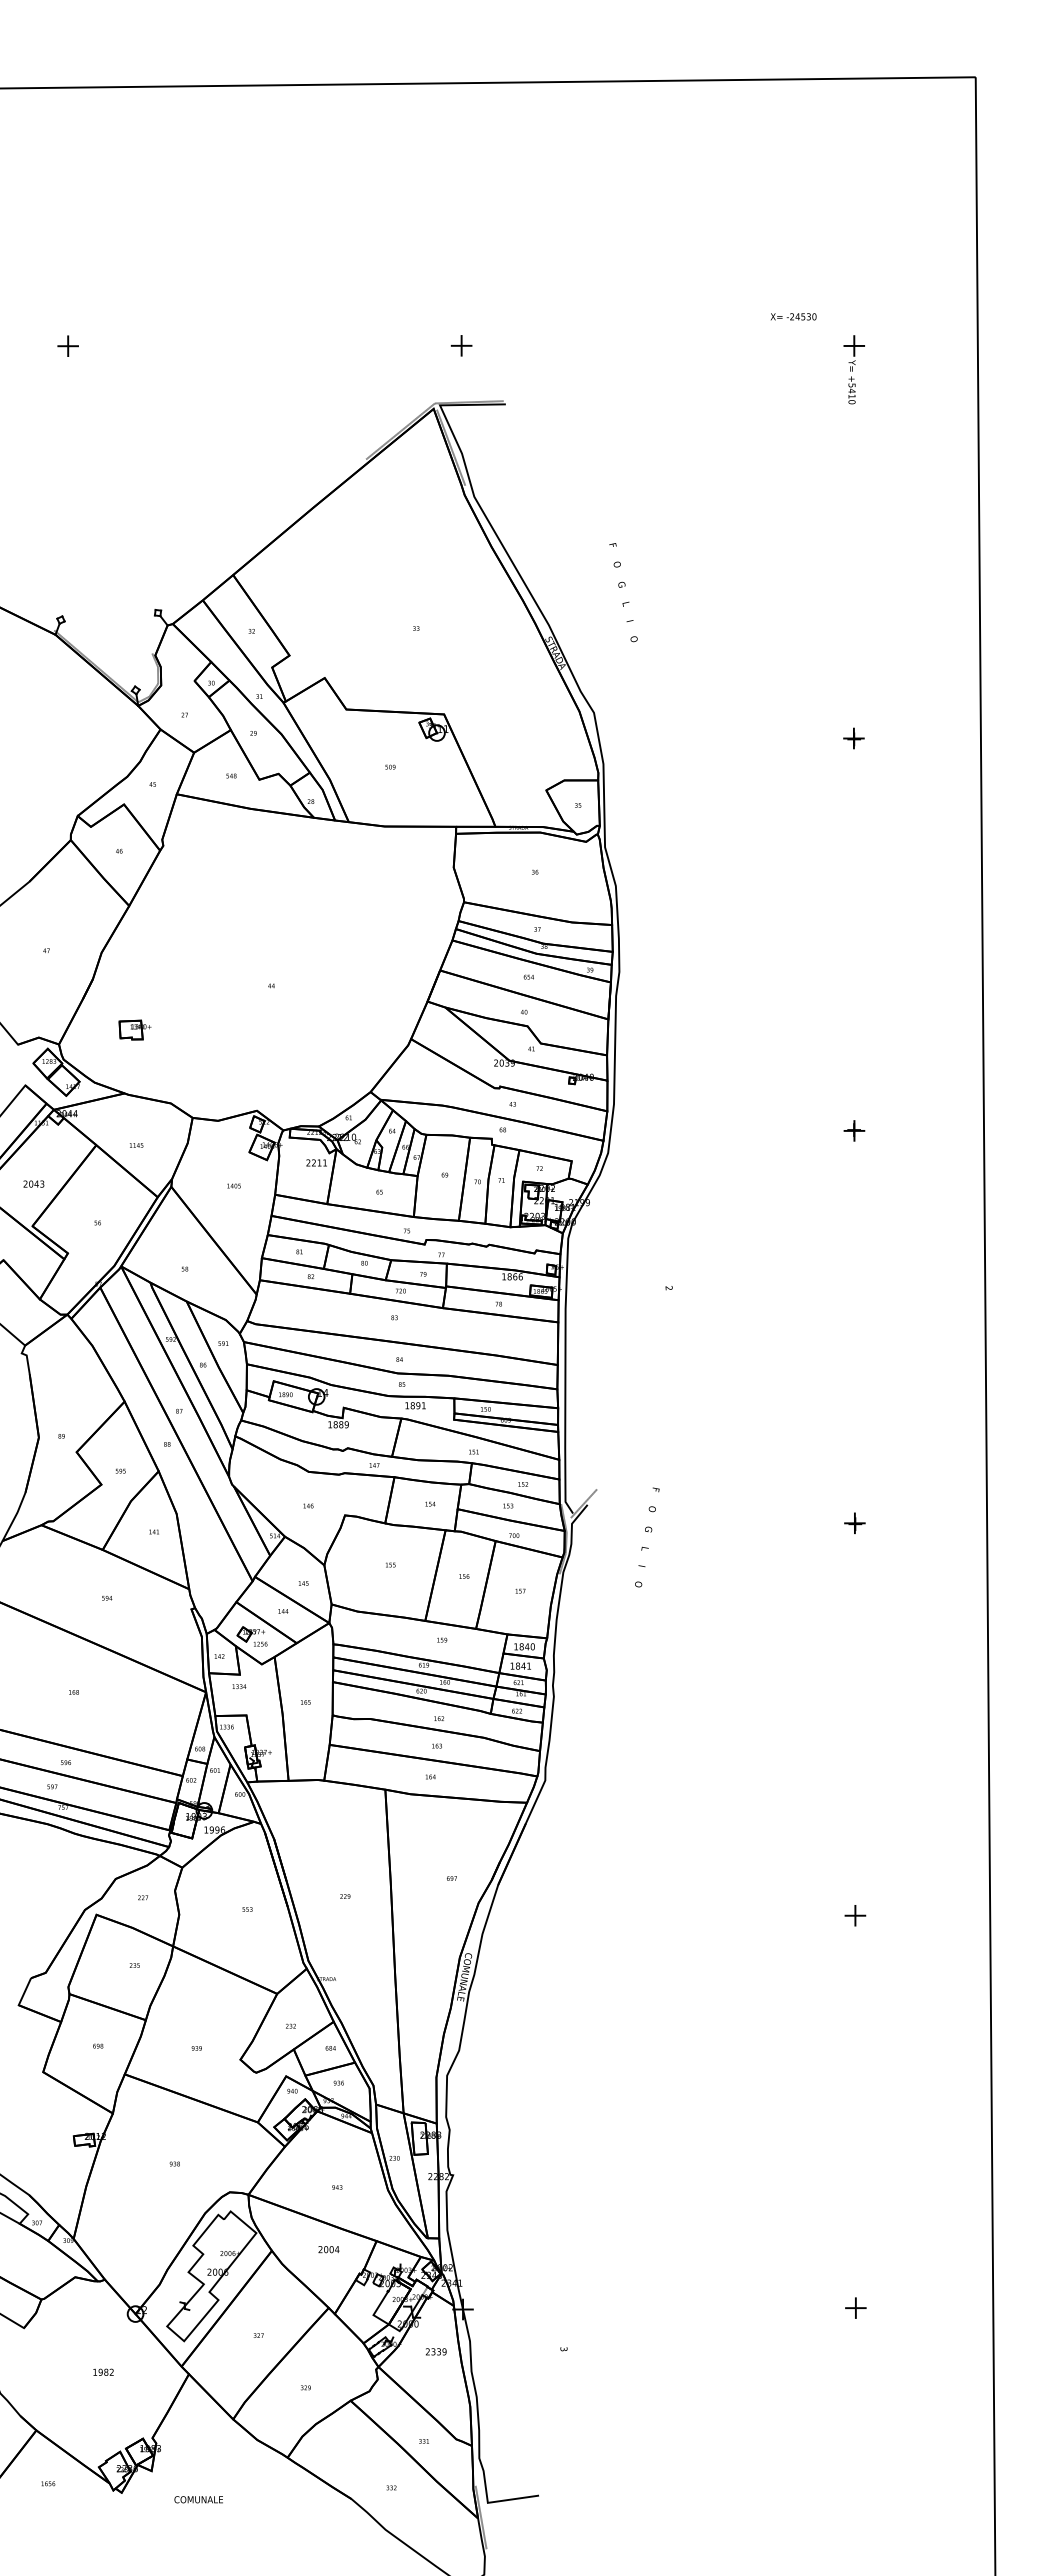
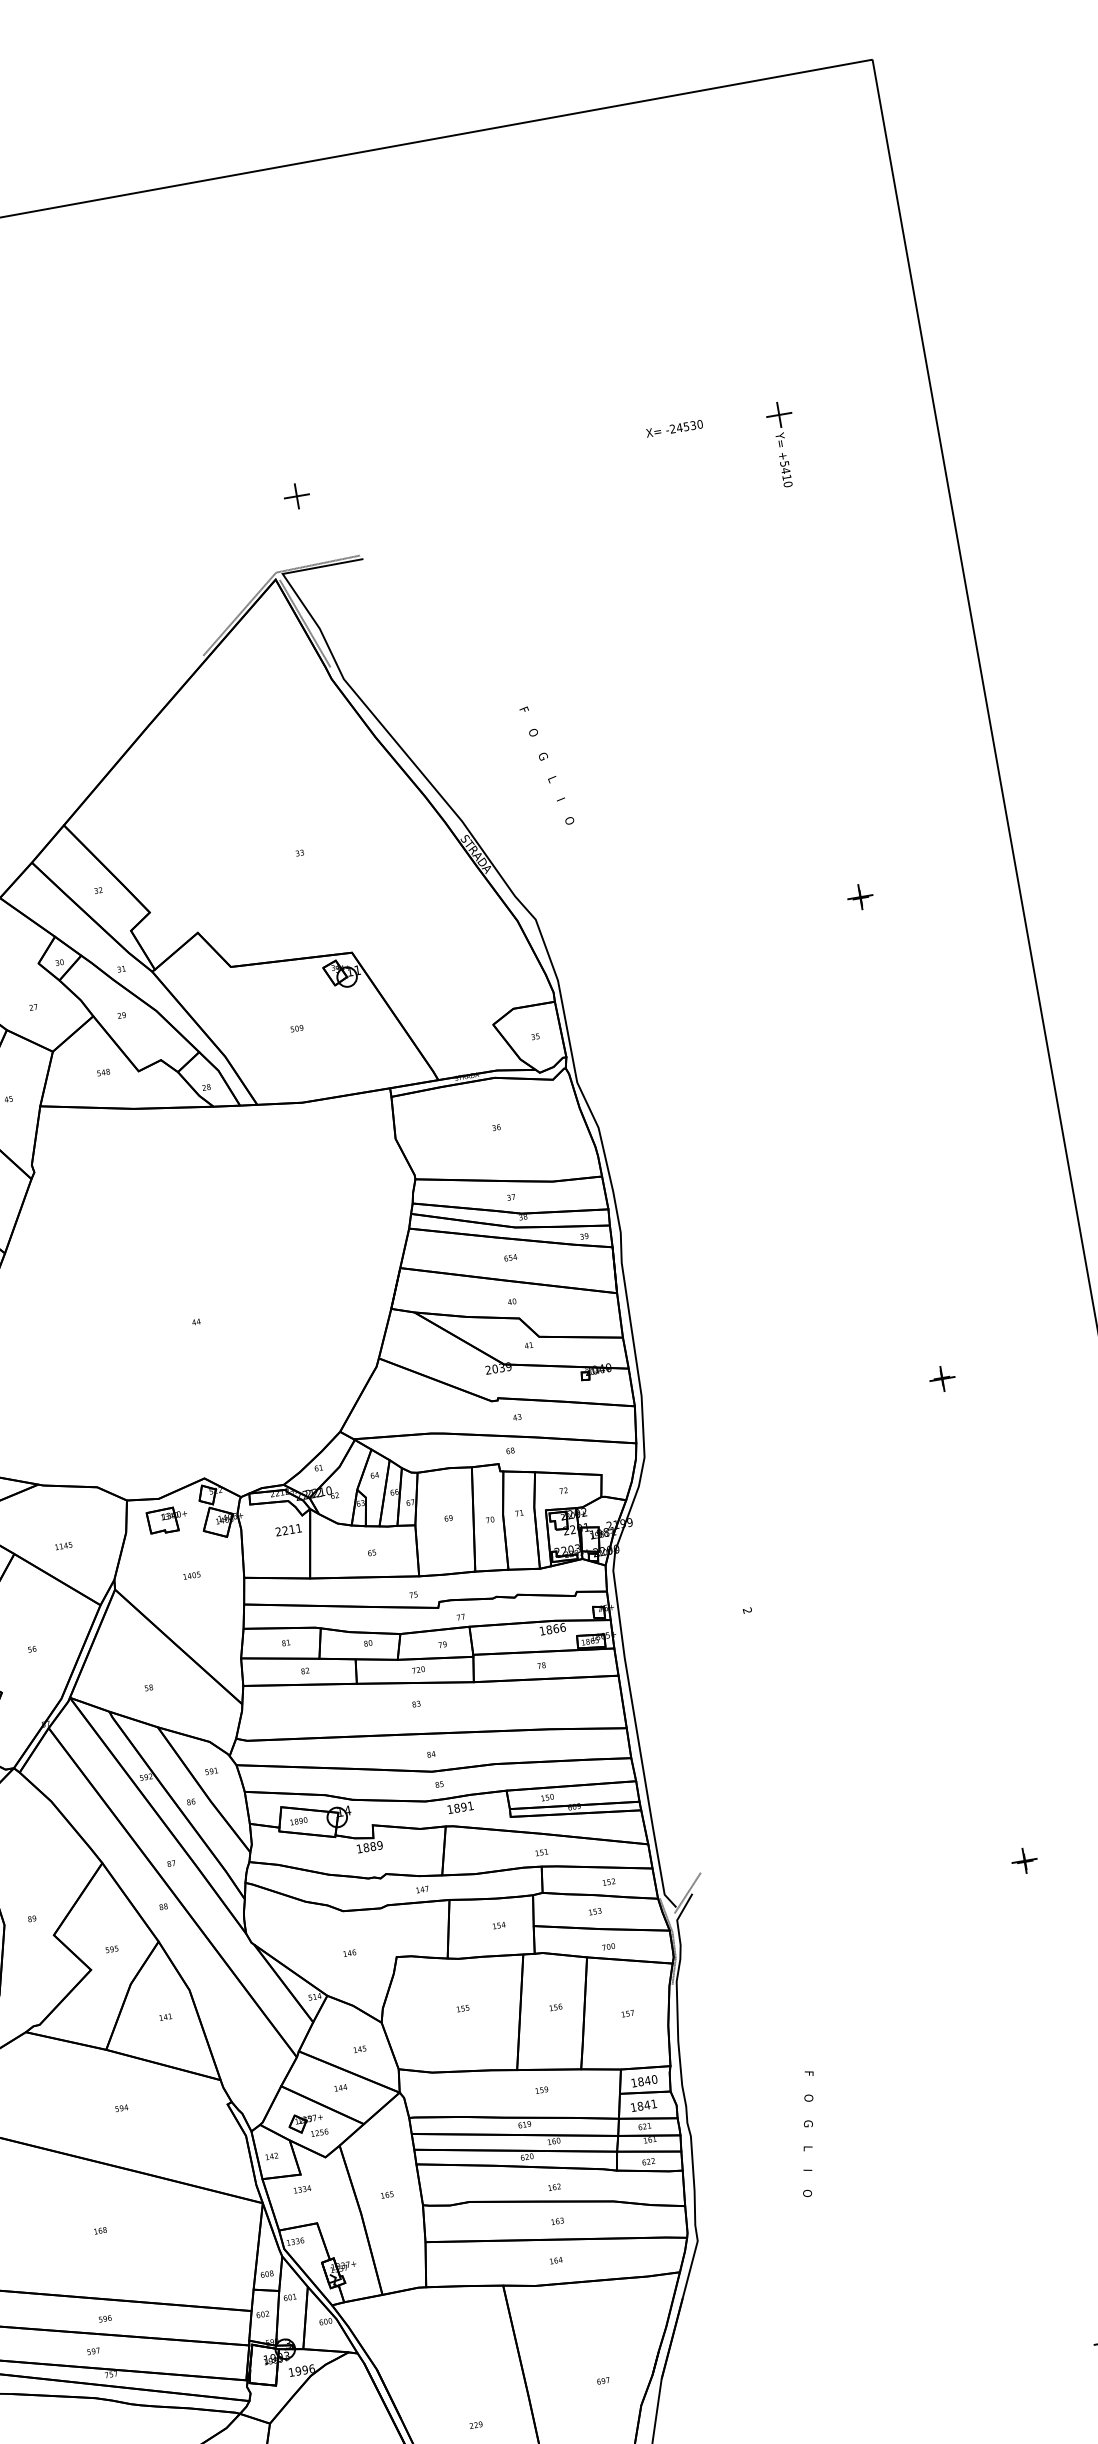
text: (793, 316) -> (674, 428), moved
part: (134, 1029) -> (166, 1519), moved
text: (647, 1537) -> (808, 2133), moved

